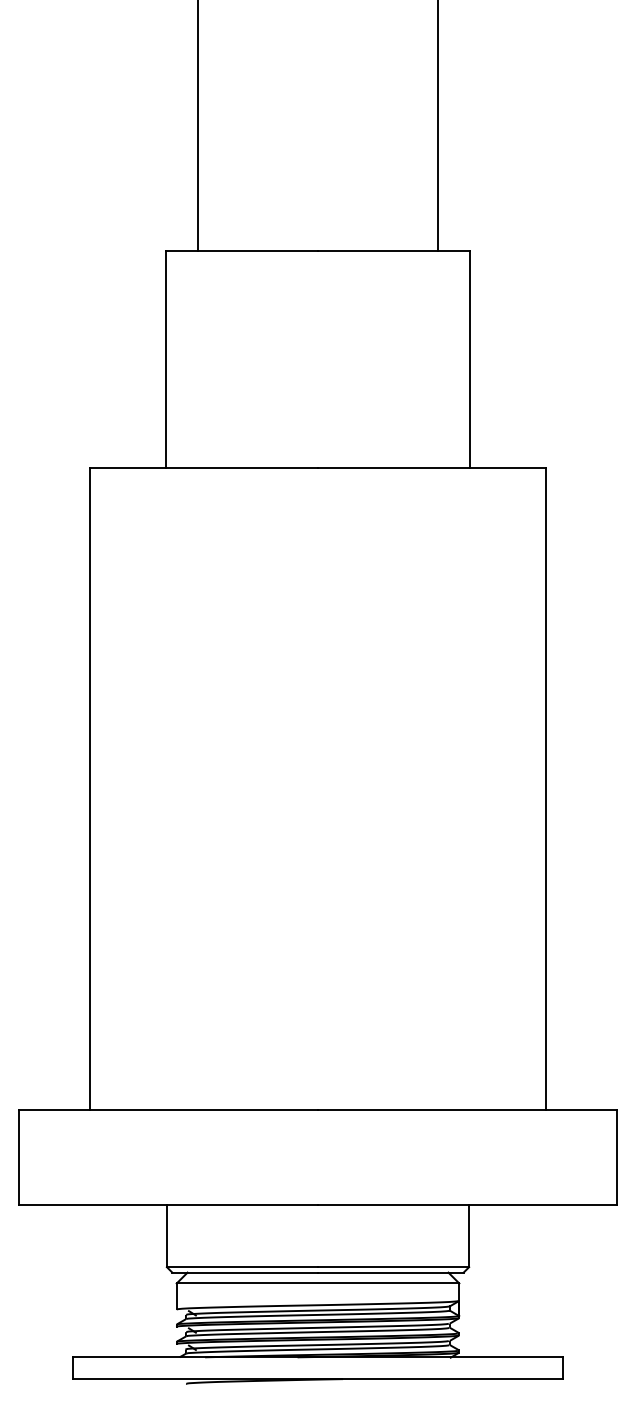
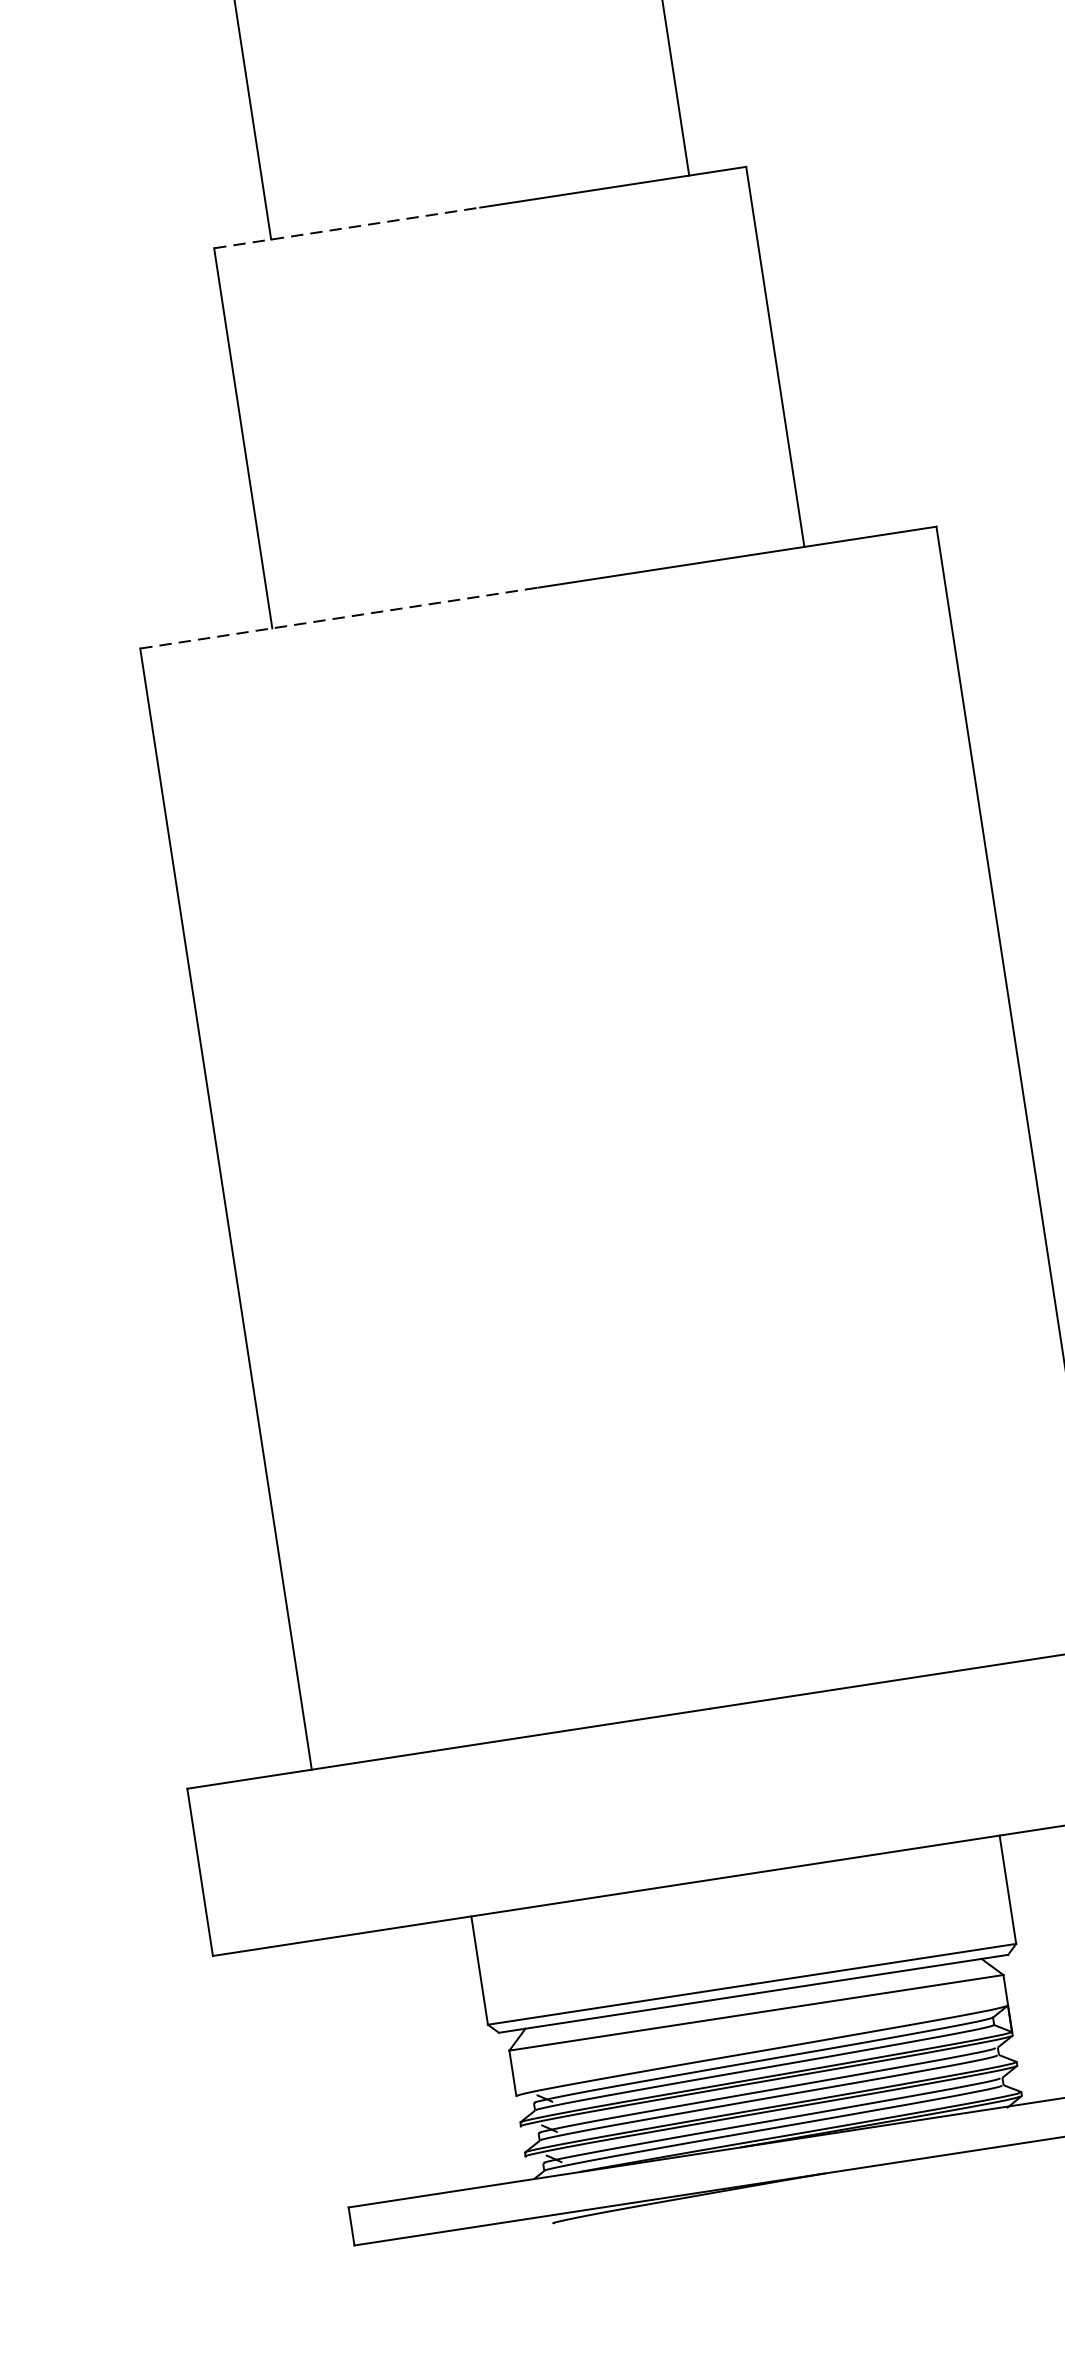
line: (242, 250) -> (348, 227), solid -> dashed
line: (204, 468) -> (339, 618), solid -> dashed

